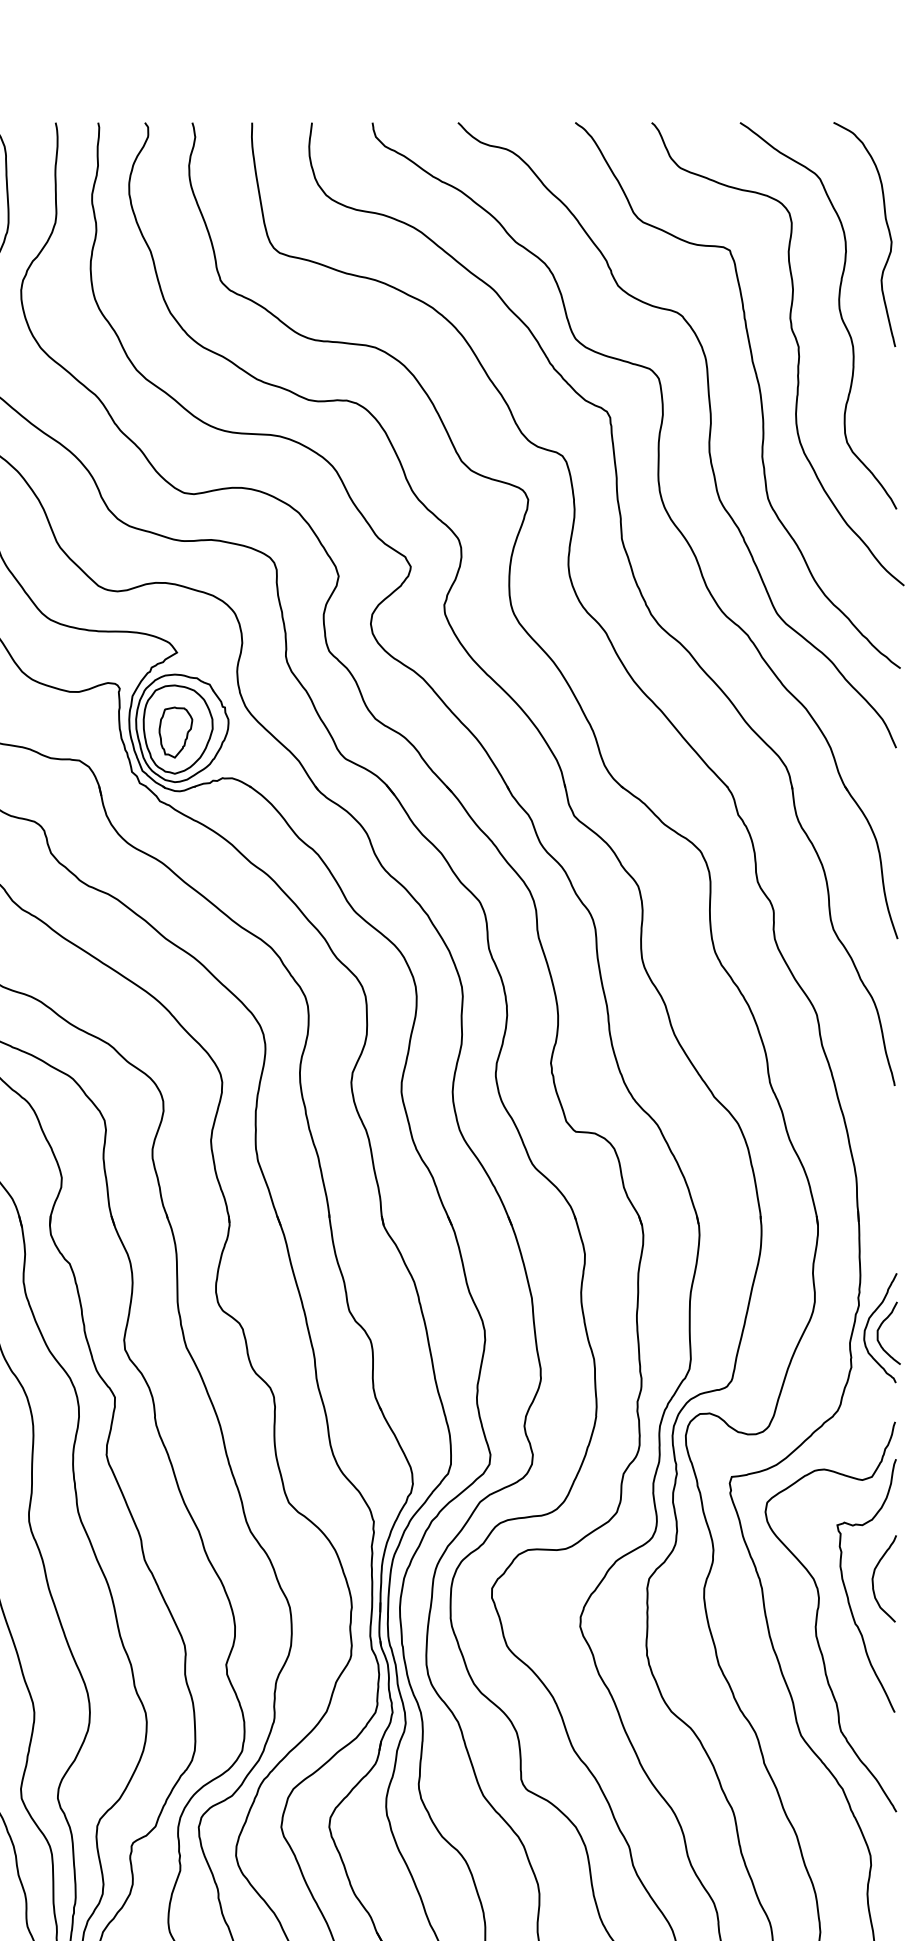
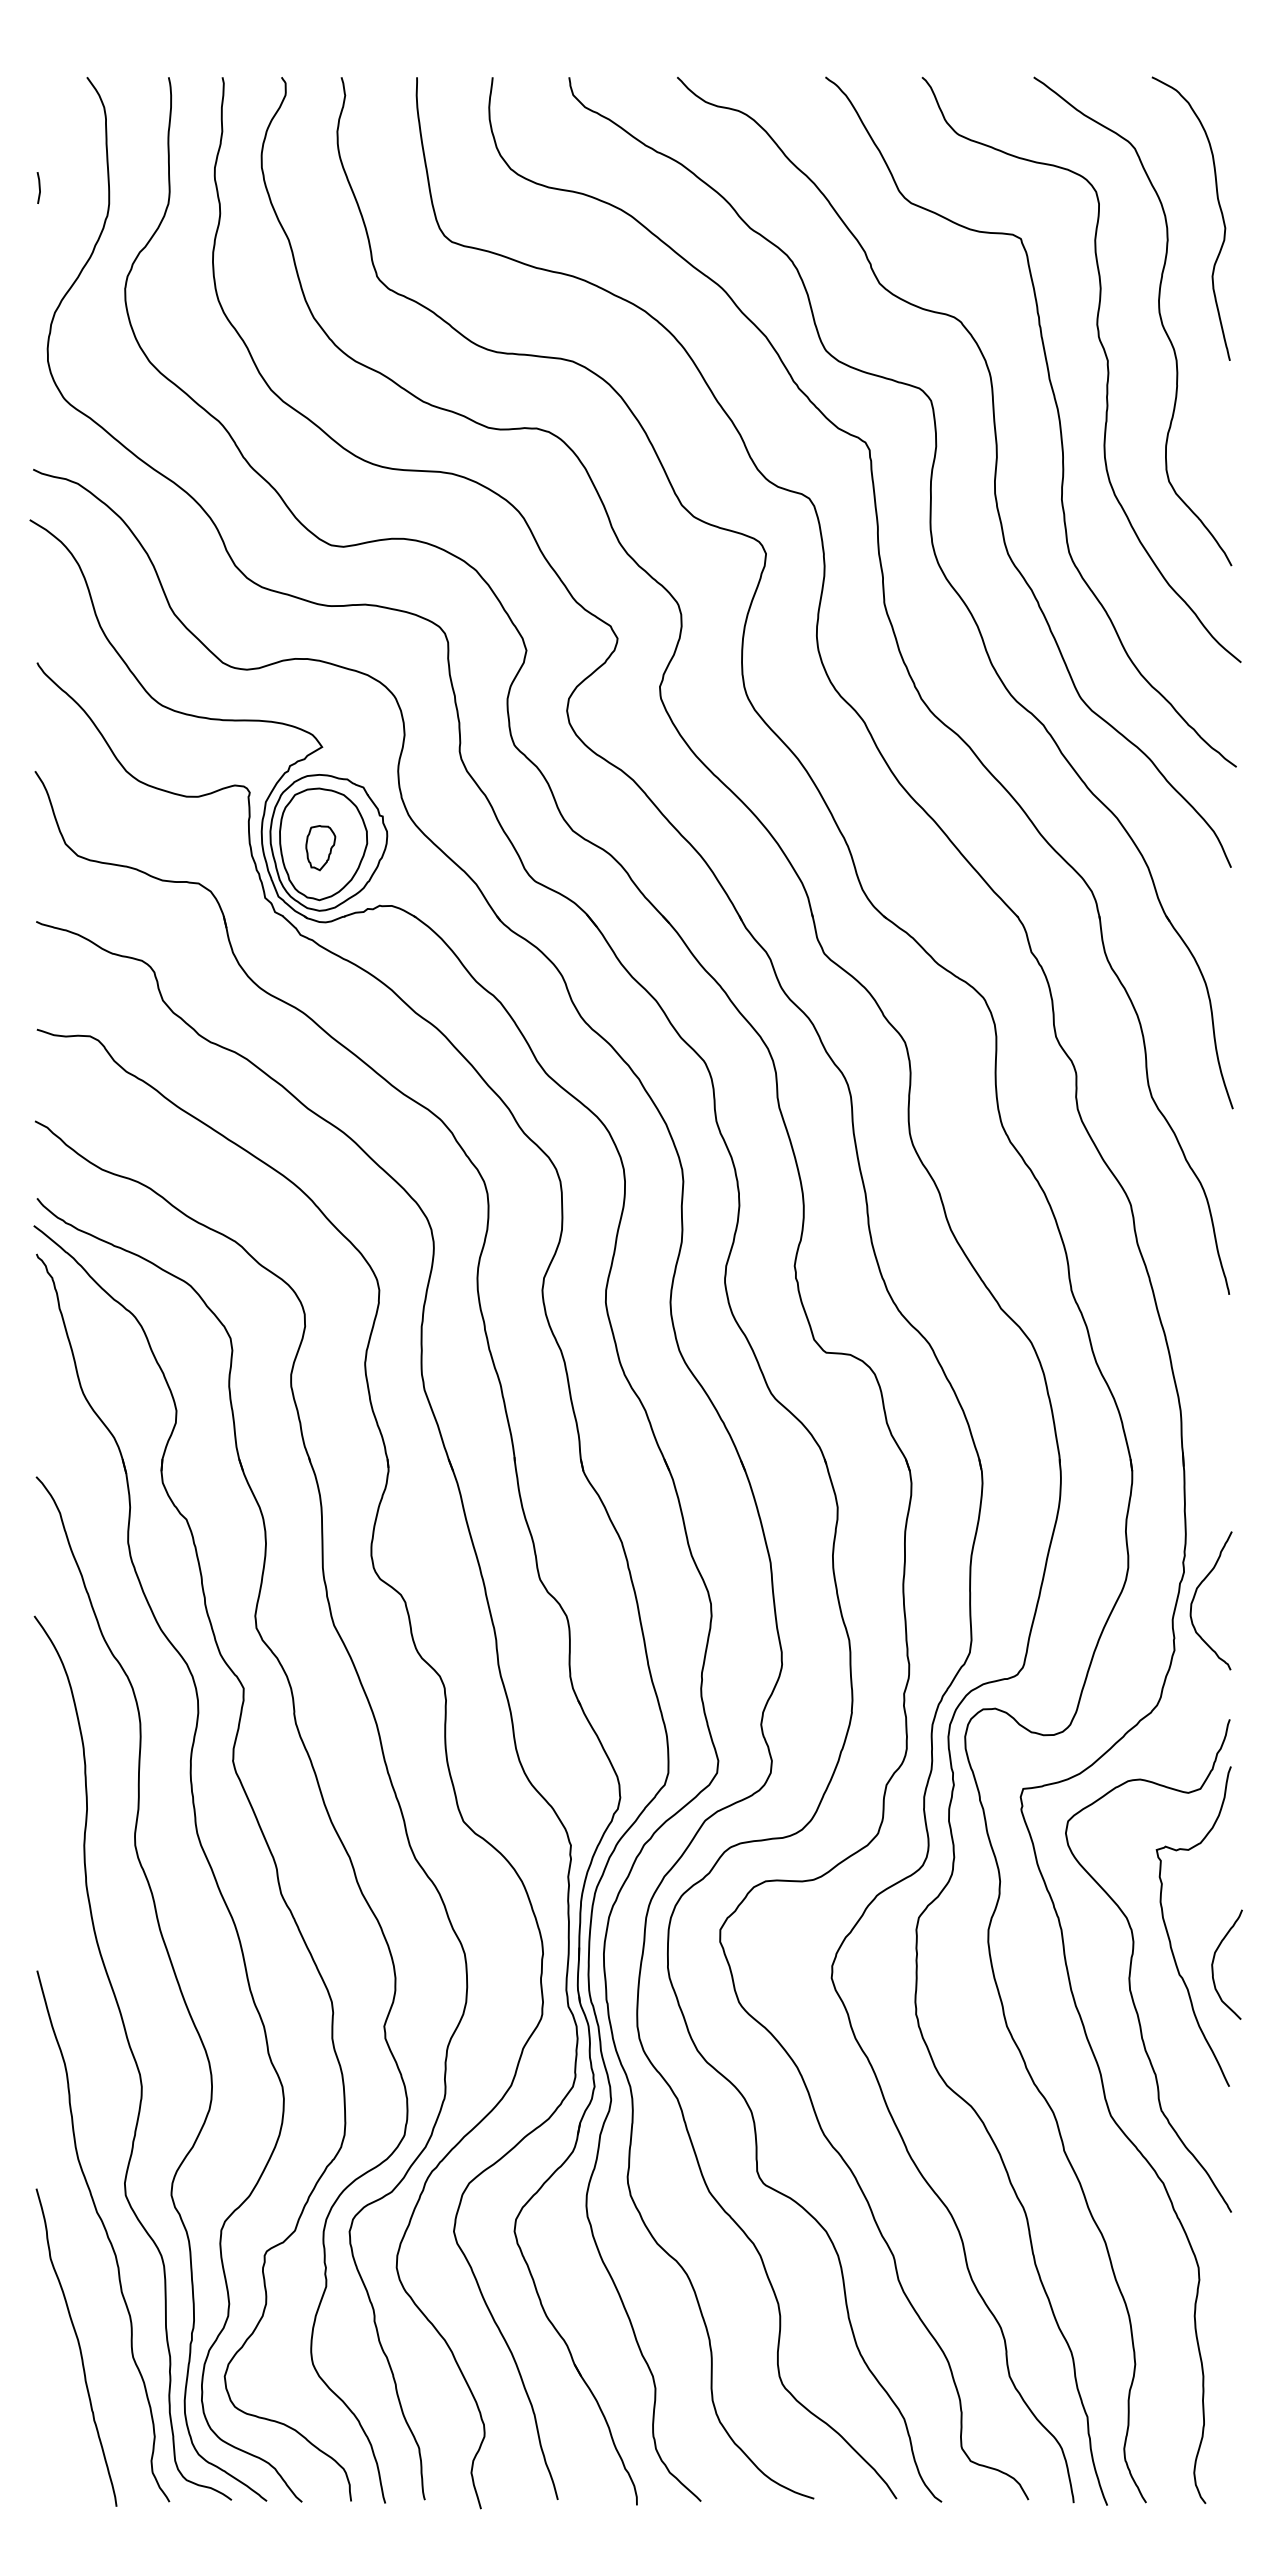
part: (175, 732) -> (320, 847), size x0.7
curve: (879, 1328) -> (1210, 1601), removed
curve: (874, 1575) -> (1214, 1960), moved

